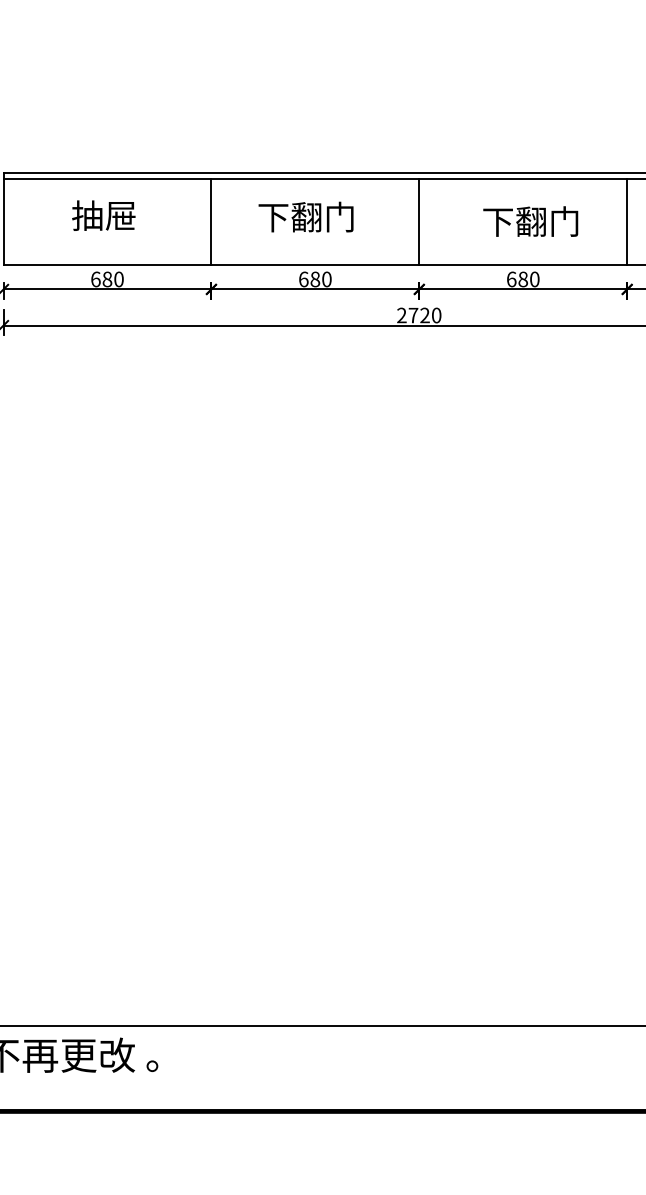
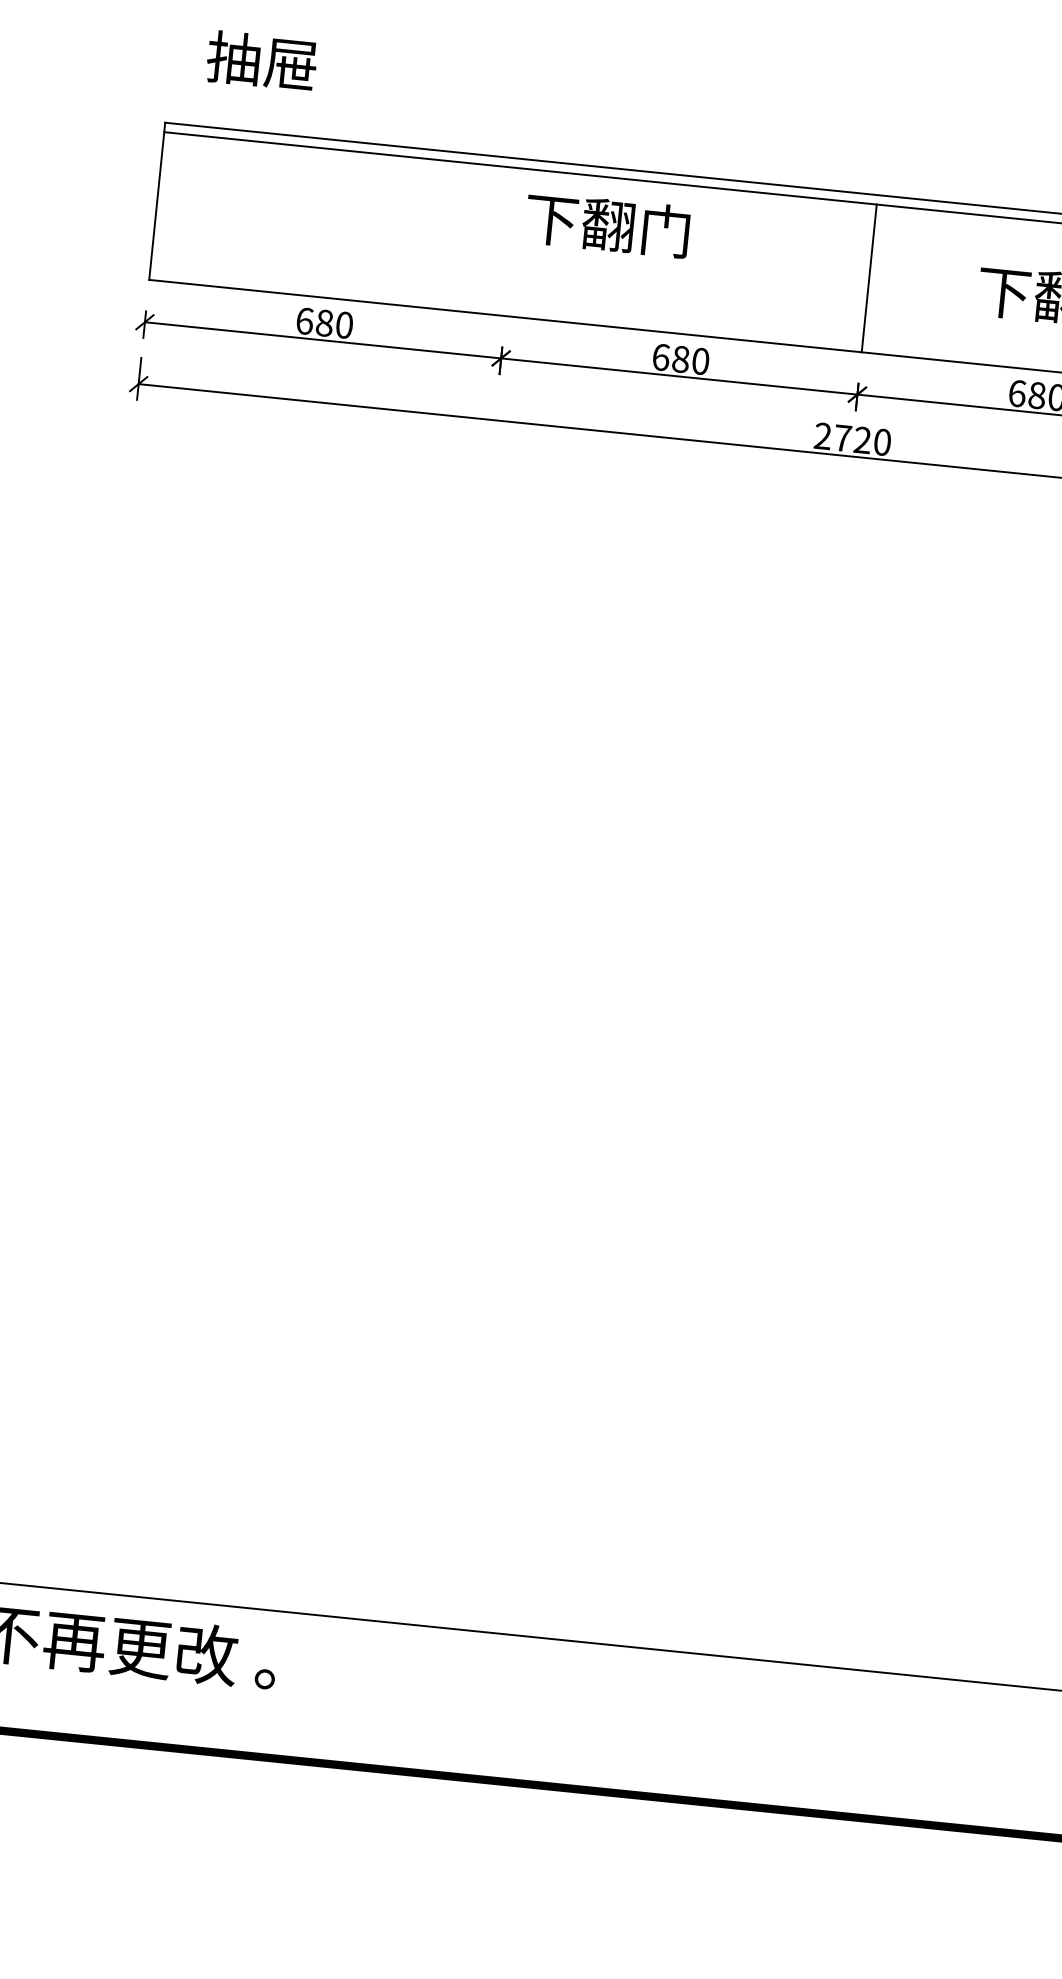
text: (103, 215) -> (261, 60), moved
text: (305, 216) -> (606, 223), moved
line: (211, 221) -> (513, 242), removed

